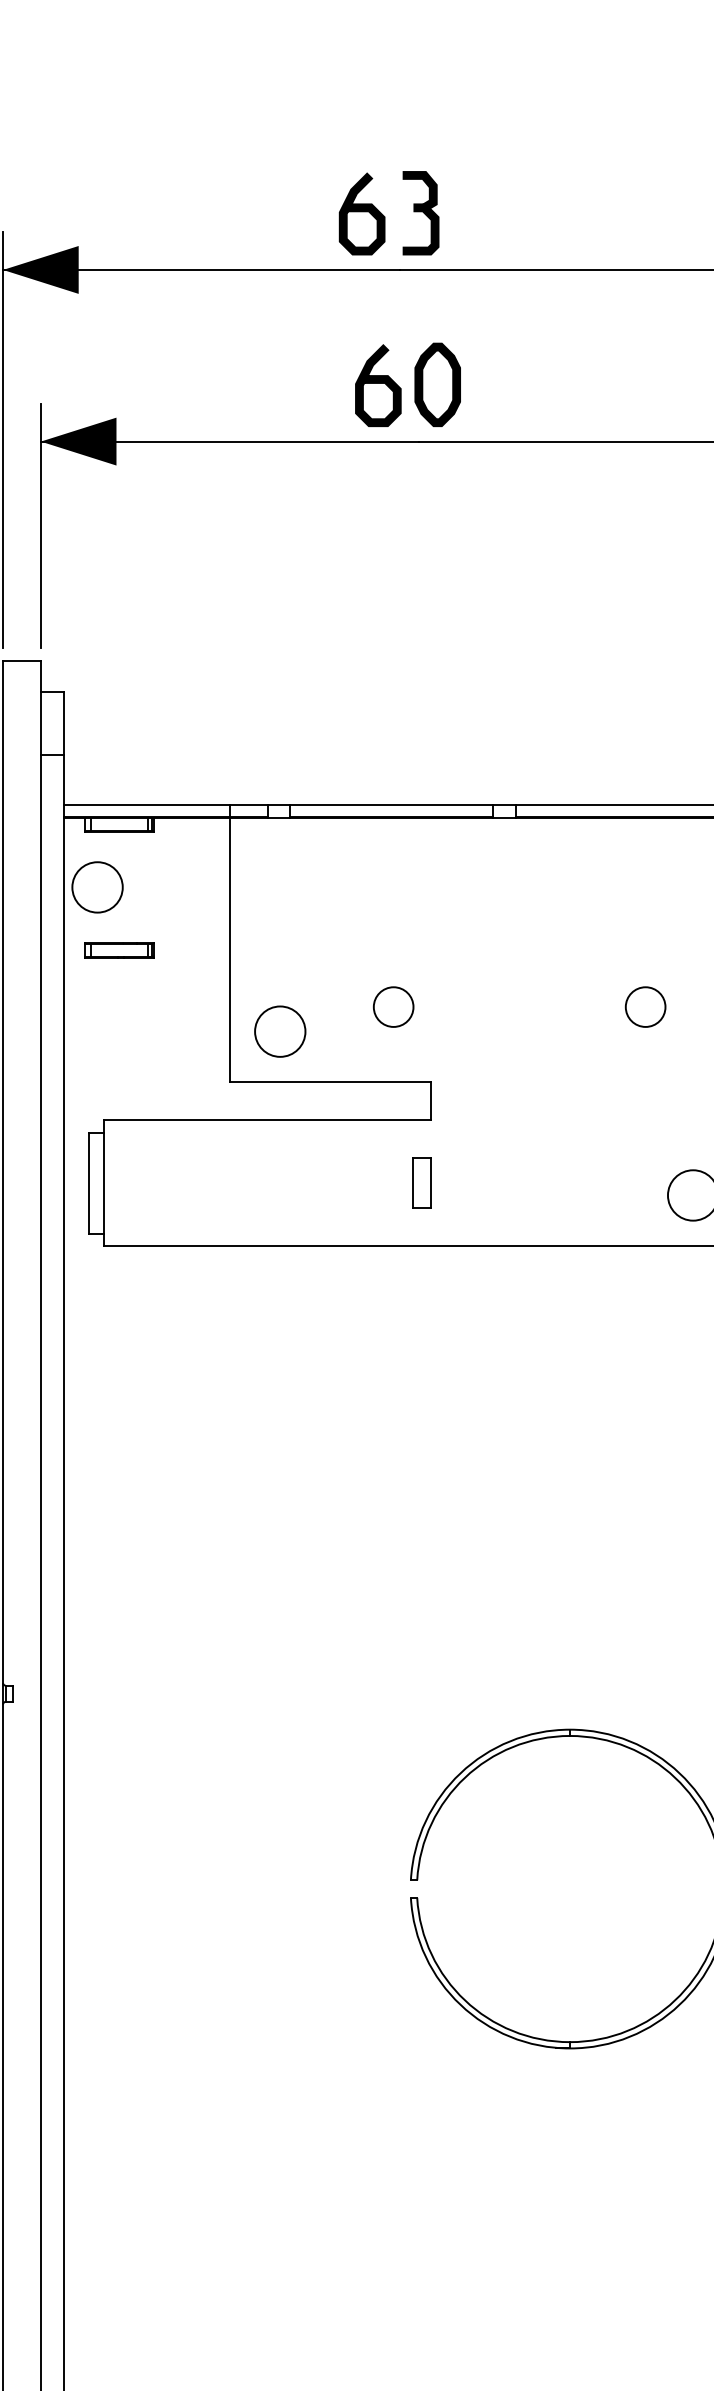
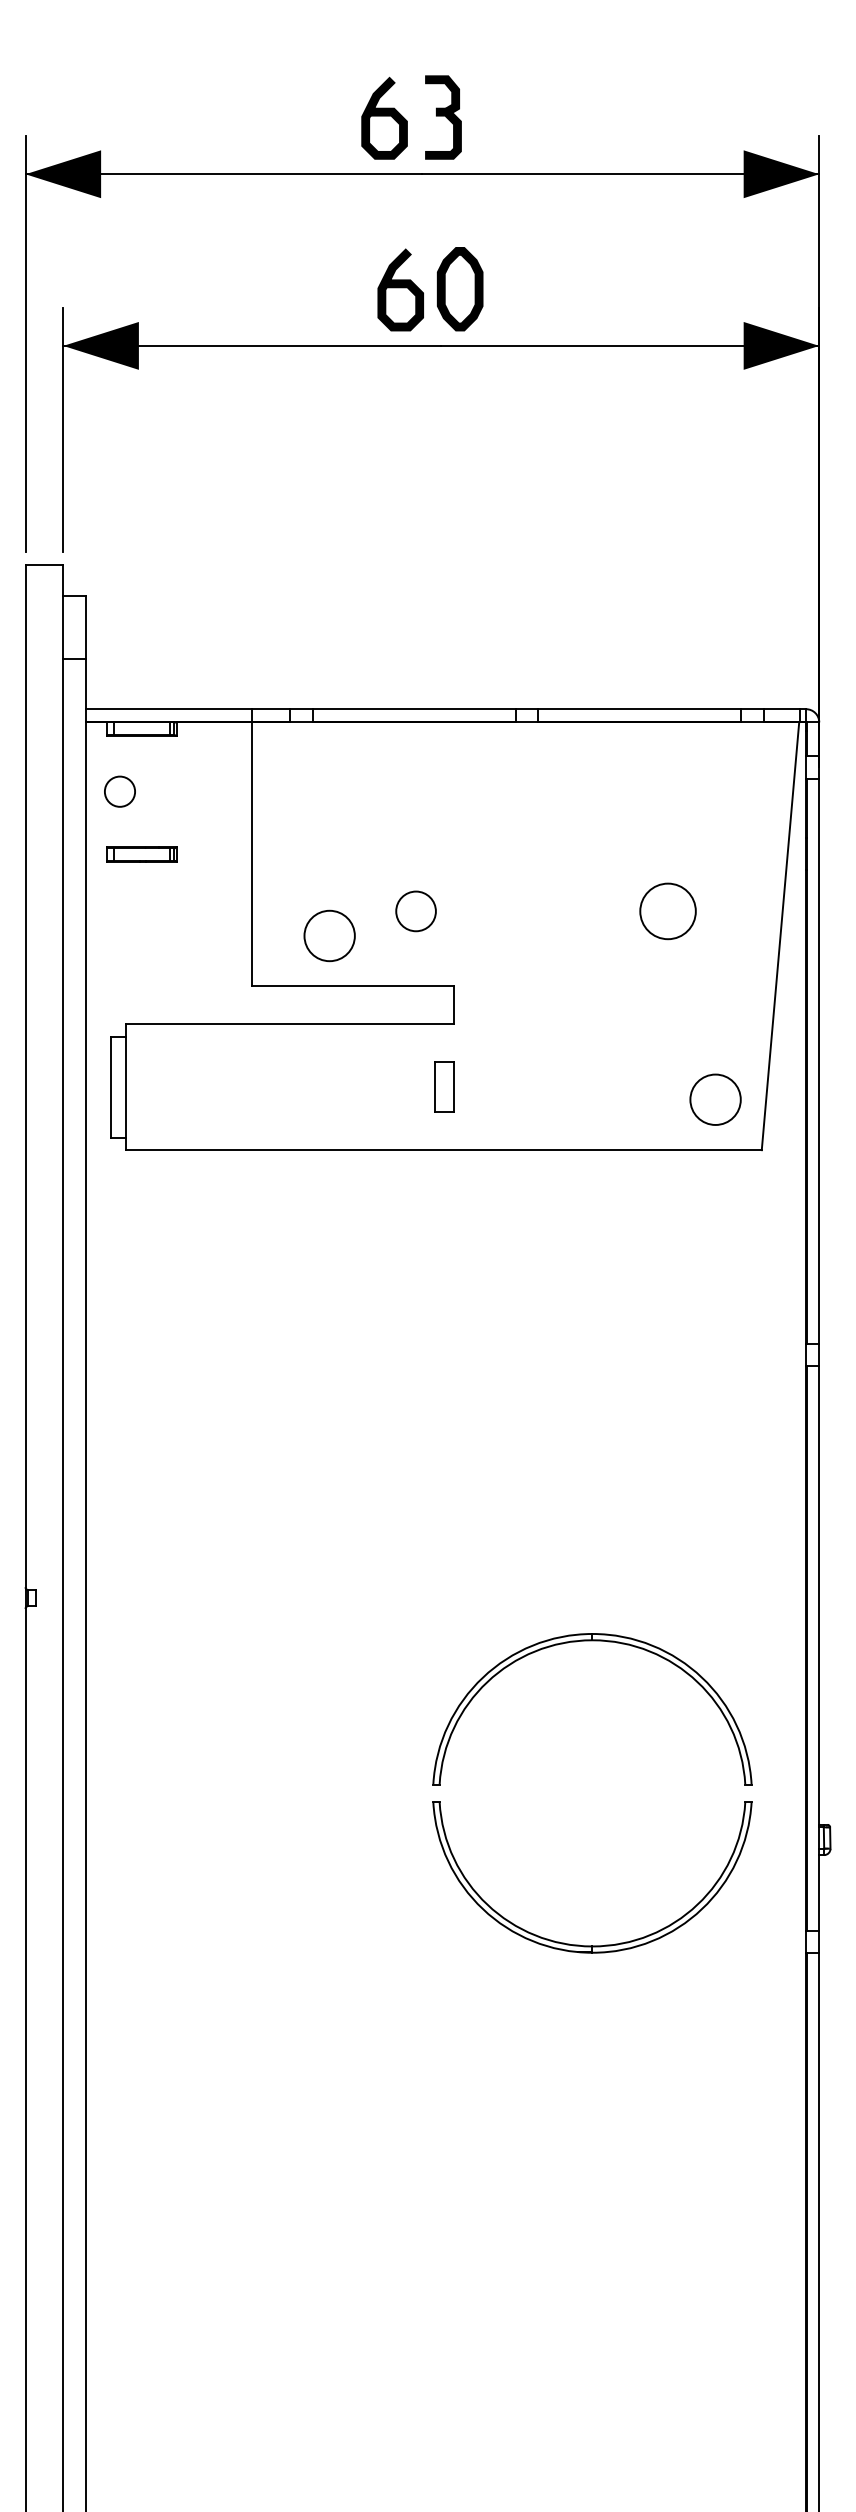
circle: (97, 887) -> (119, 791), size x0.6
circle: (645, 1007) -> (667, 911), size x1.4
circle: (280, 1031) -> (329, 935), moved

